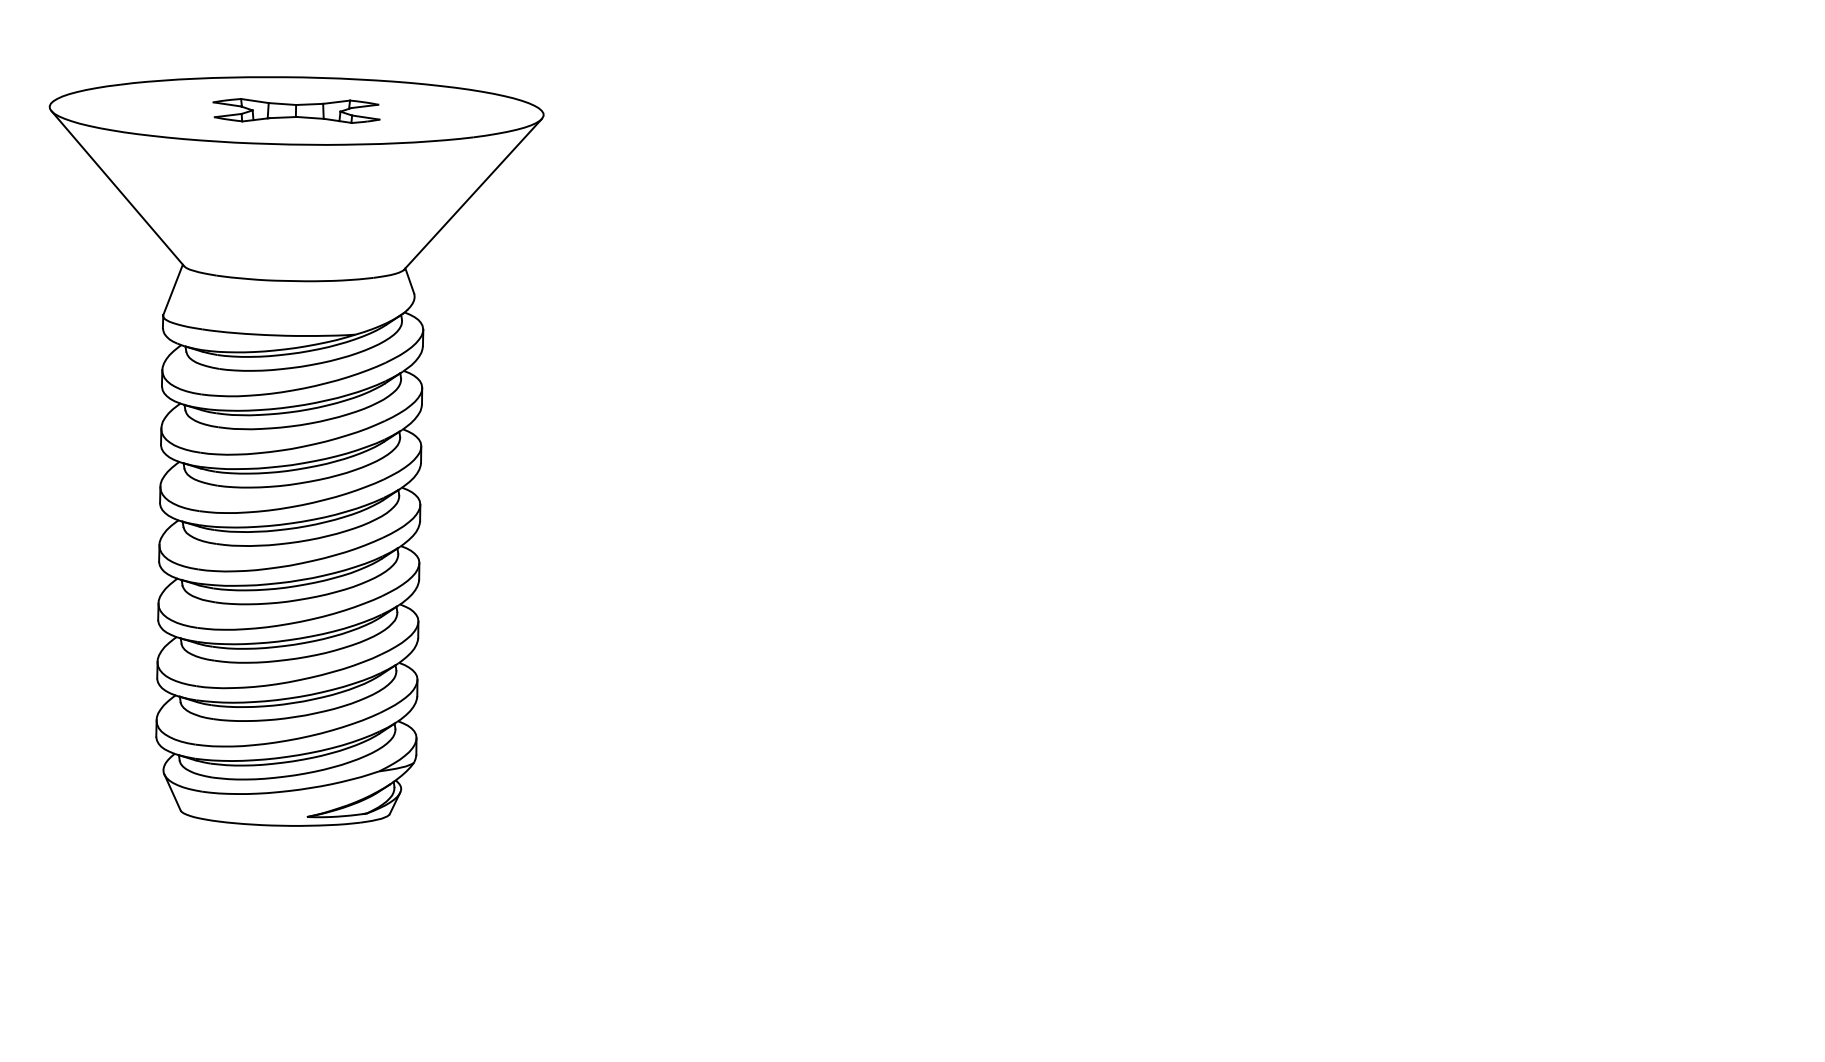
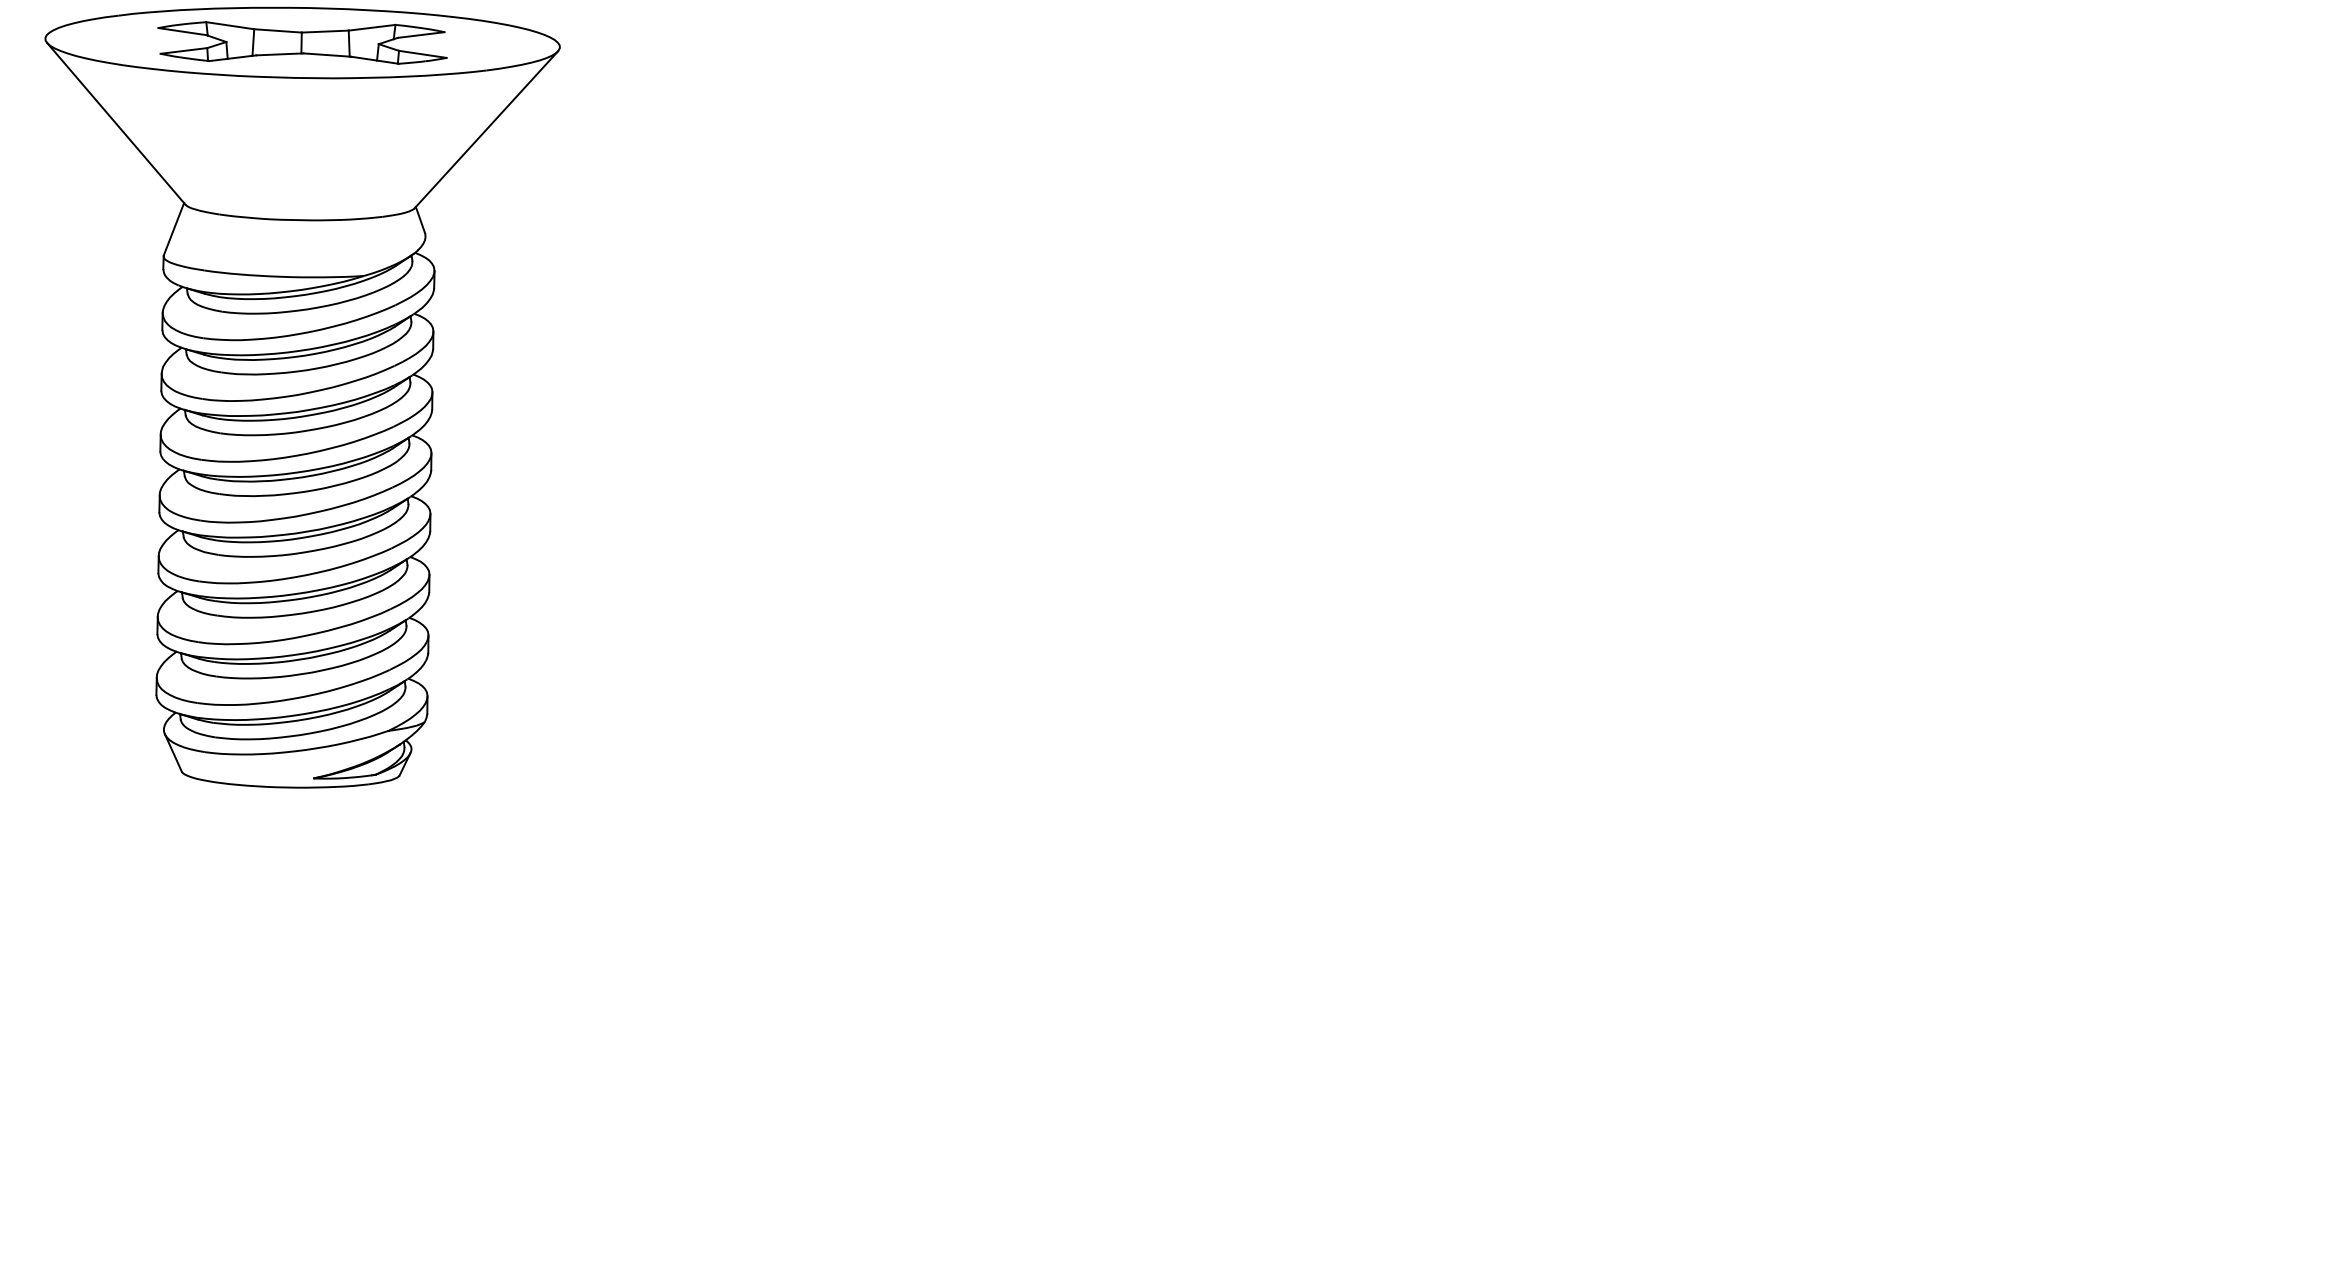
part: (296, 110) -> (302, 42), size x1.67

